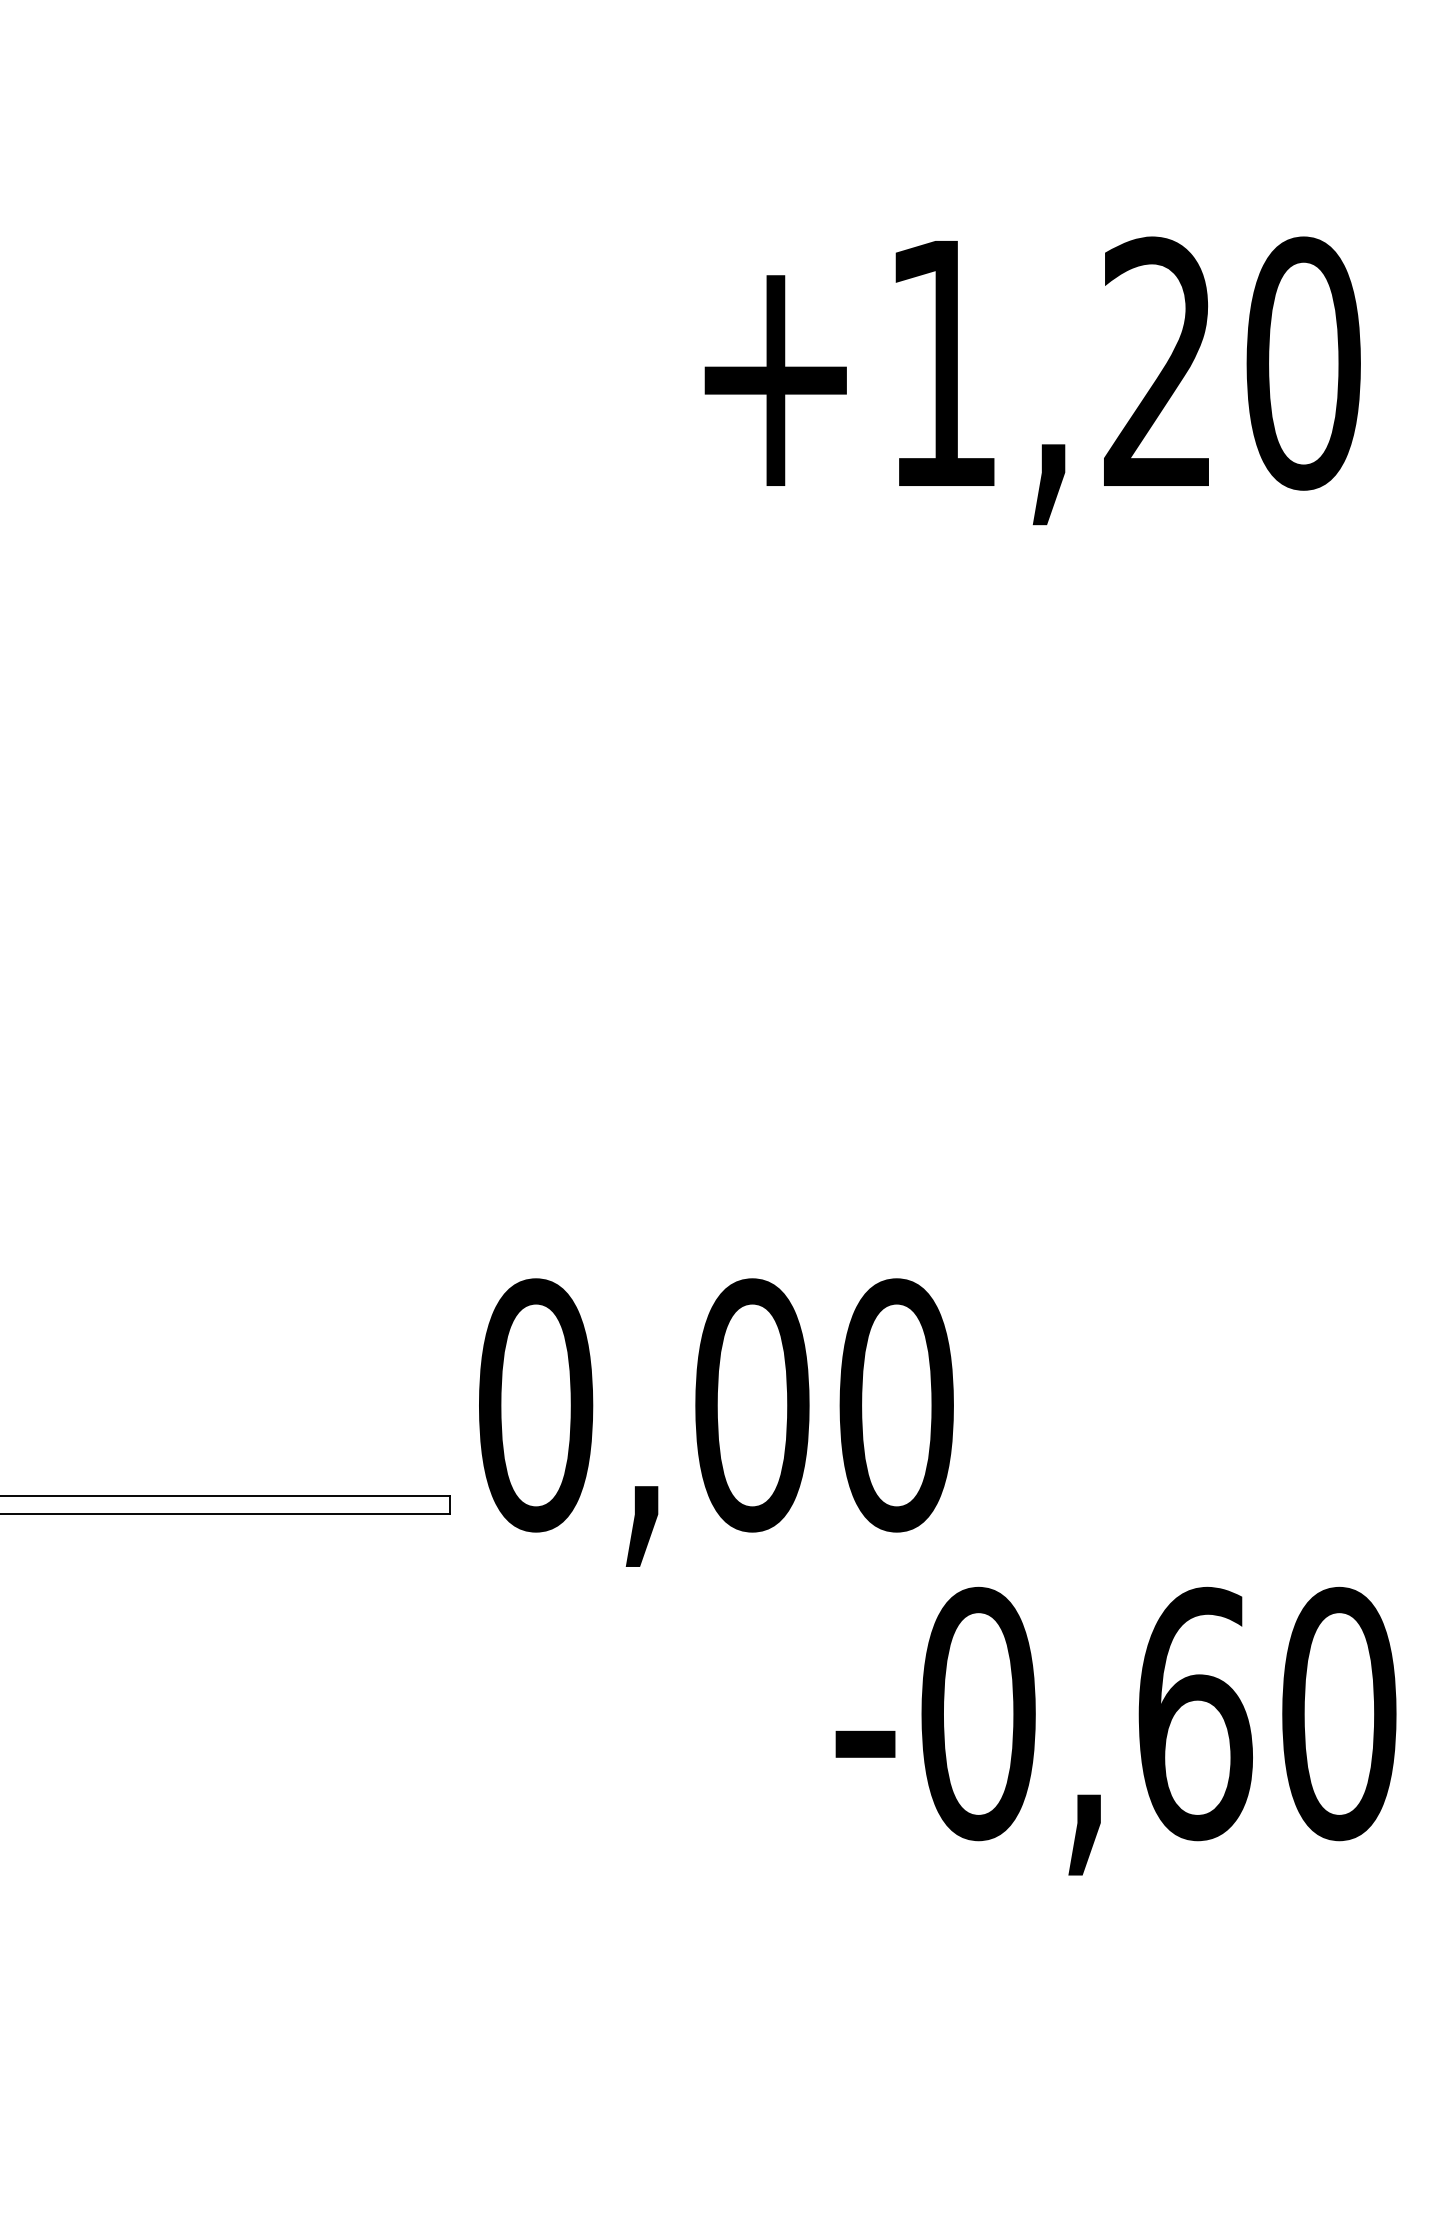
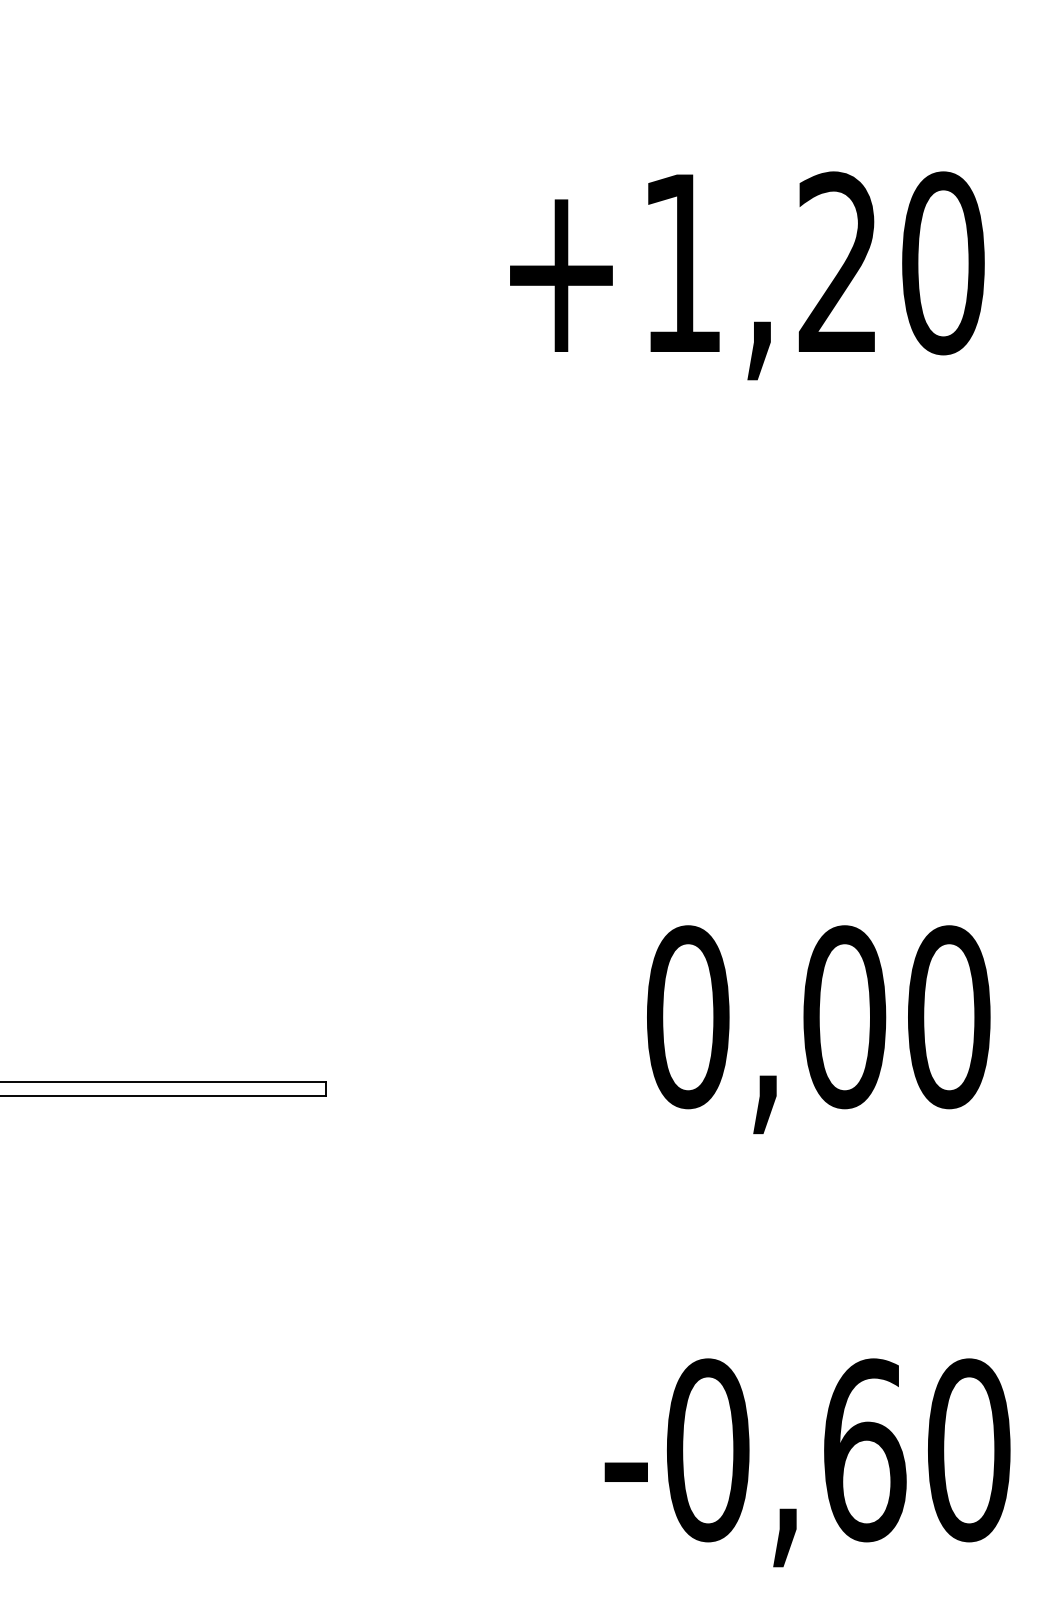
text: (716, 1422) -> (818, 1029), moved
text: (1115, 1730) -> (807, 1462), moved

